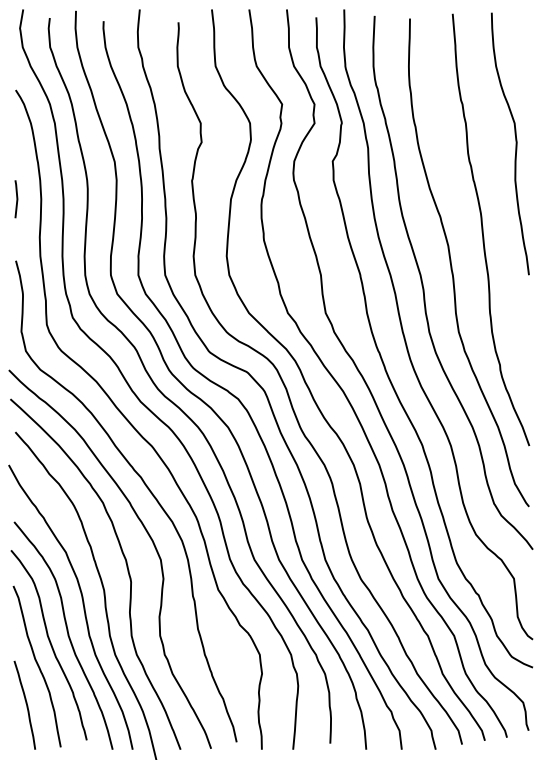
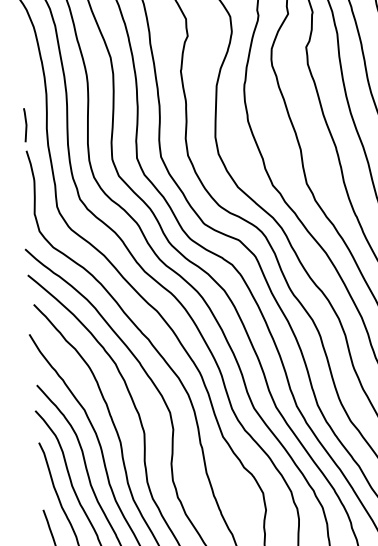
line: (16, 199) -> (25, 125), moved

